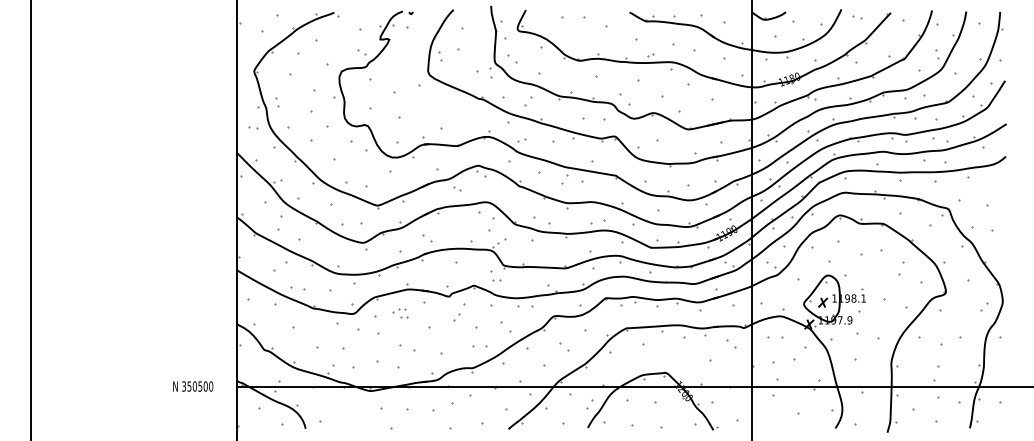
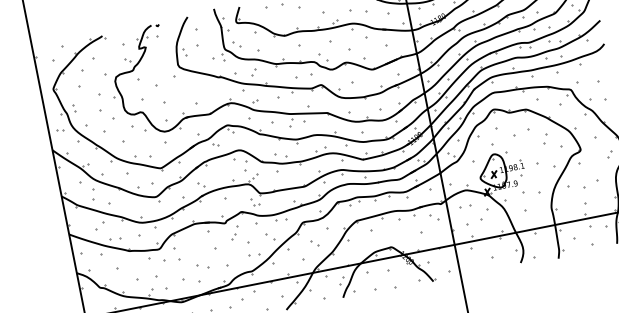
part: (400, 313) -> (192, 242), removed

